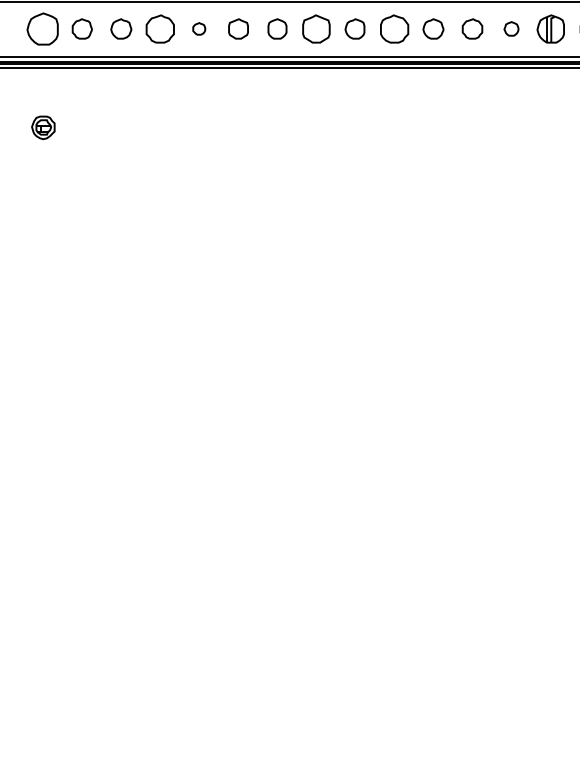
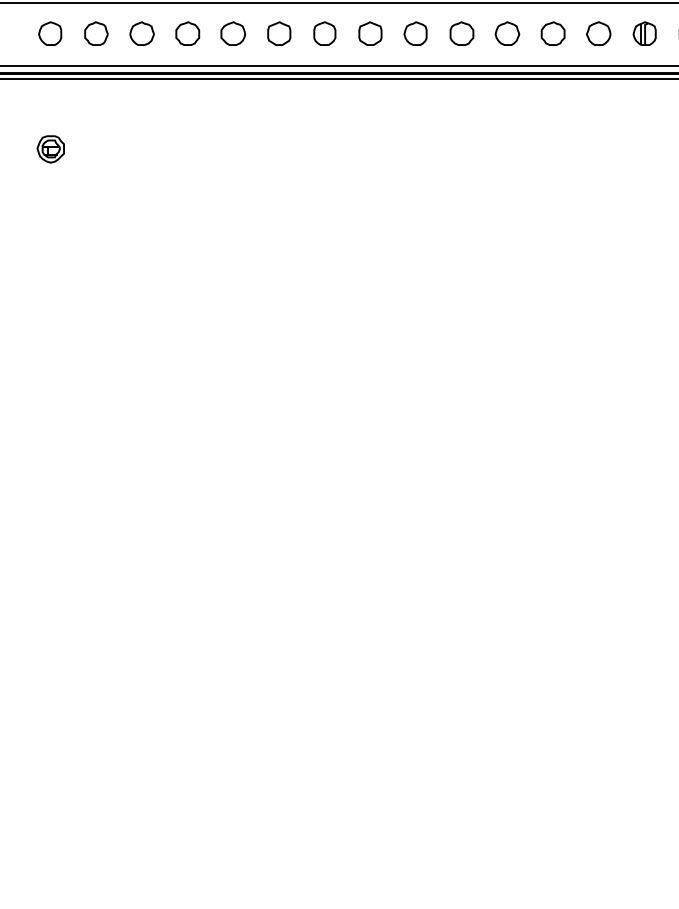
part: (43, 28) -> (50, 33), size x0.62
part: (160, 28) -> (187, 33), size x0.71
part: (199, 28) -> (233, 33), size x1.67
part: (316, 28) -> (370, 33), size x0.71
part: (394, 28) -> (461, 33), size x0.71
part: (511, 28) -> (598, 33), size x1.43
part: (550, 28) -> (644, 33), size x0.71

